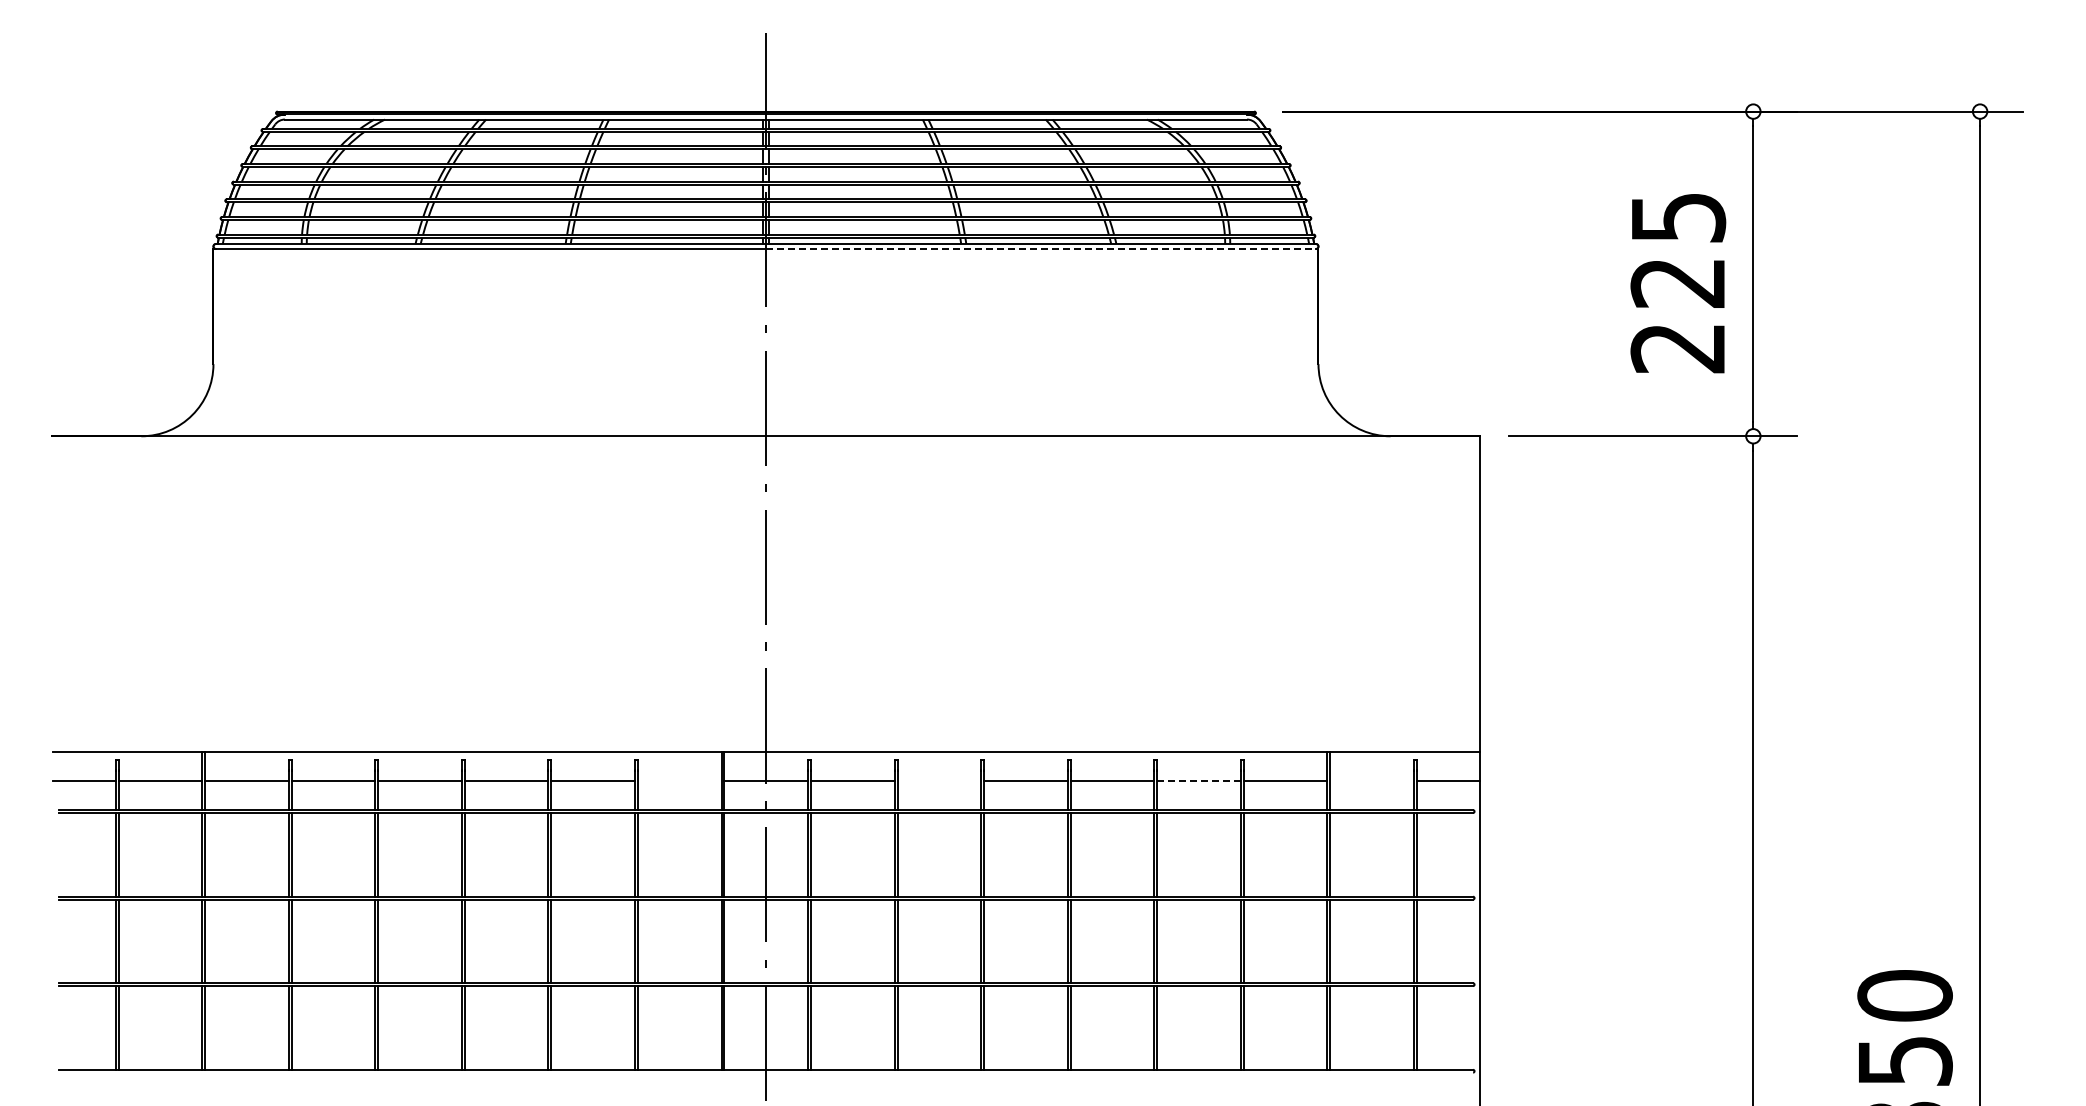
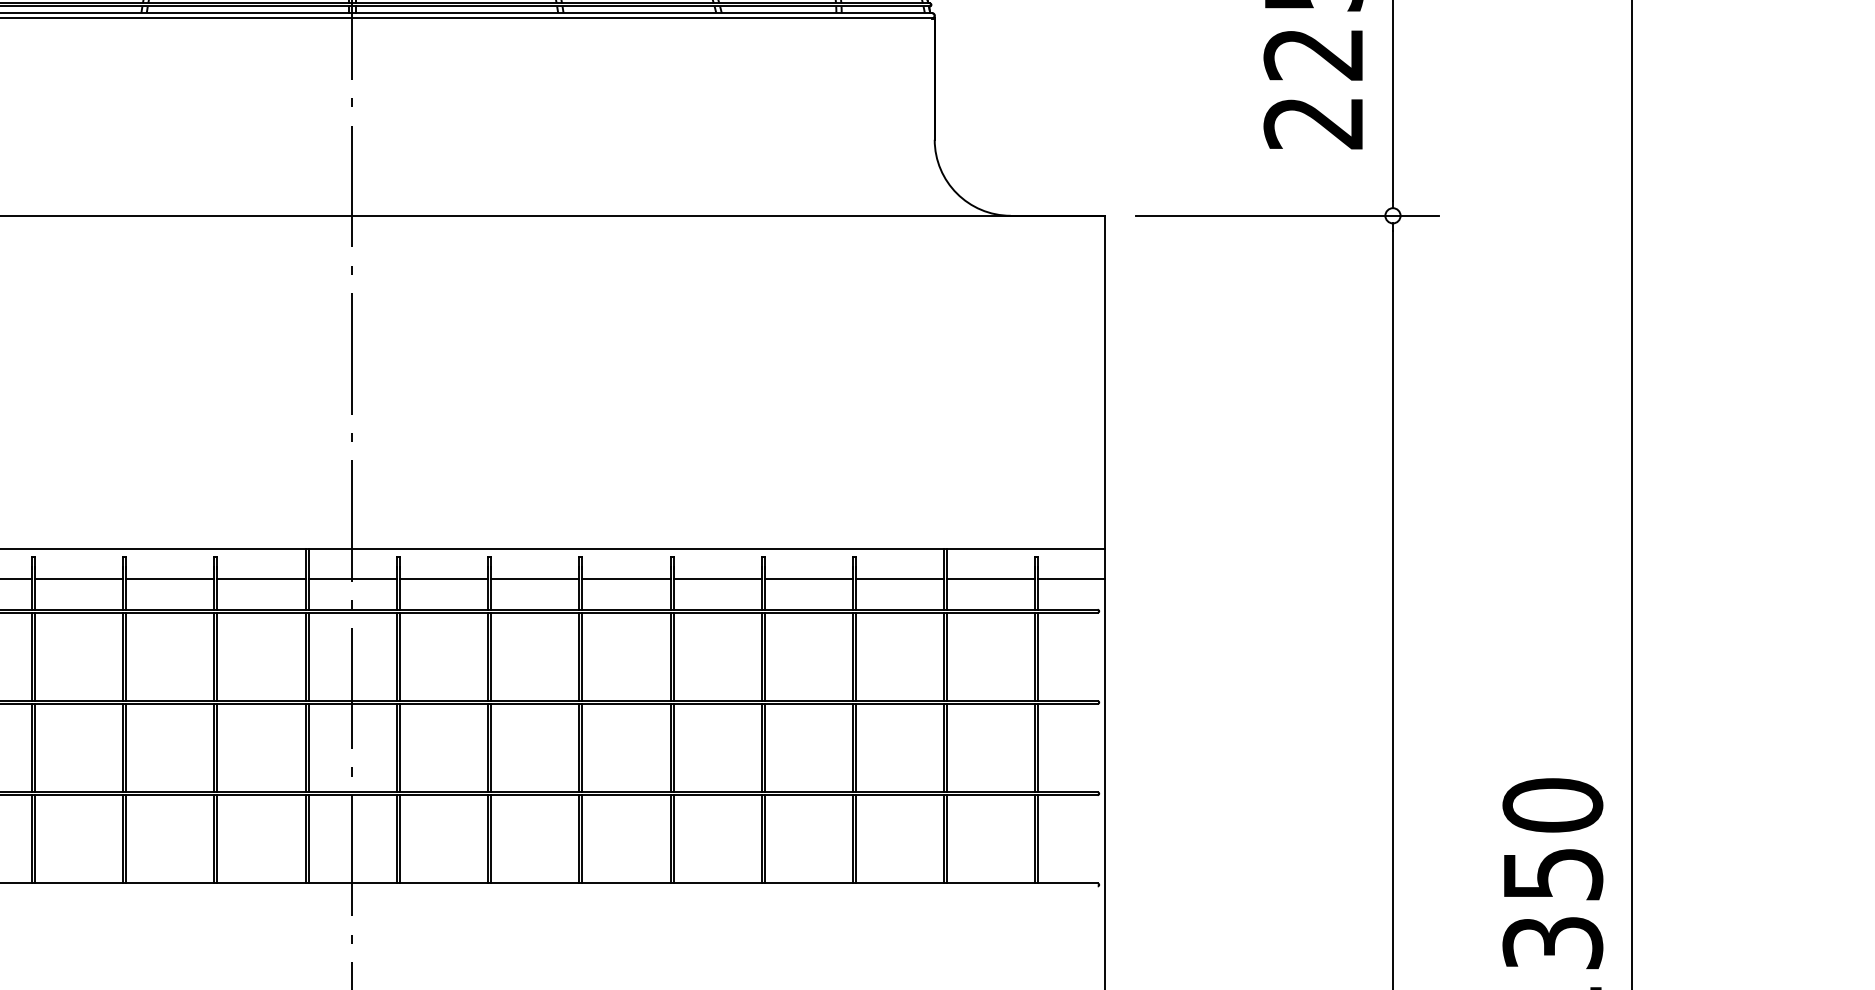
line: (1042, 248) -> (643, 17), dashed -> solid
line: (679, 781) -> (261, 579), added
line: (939, 781) -> (535, 579), added
line: (1199, 781) -> (809, 579), dashed -> solid
line: (1371, 781) -> (990, 579), added

